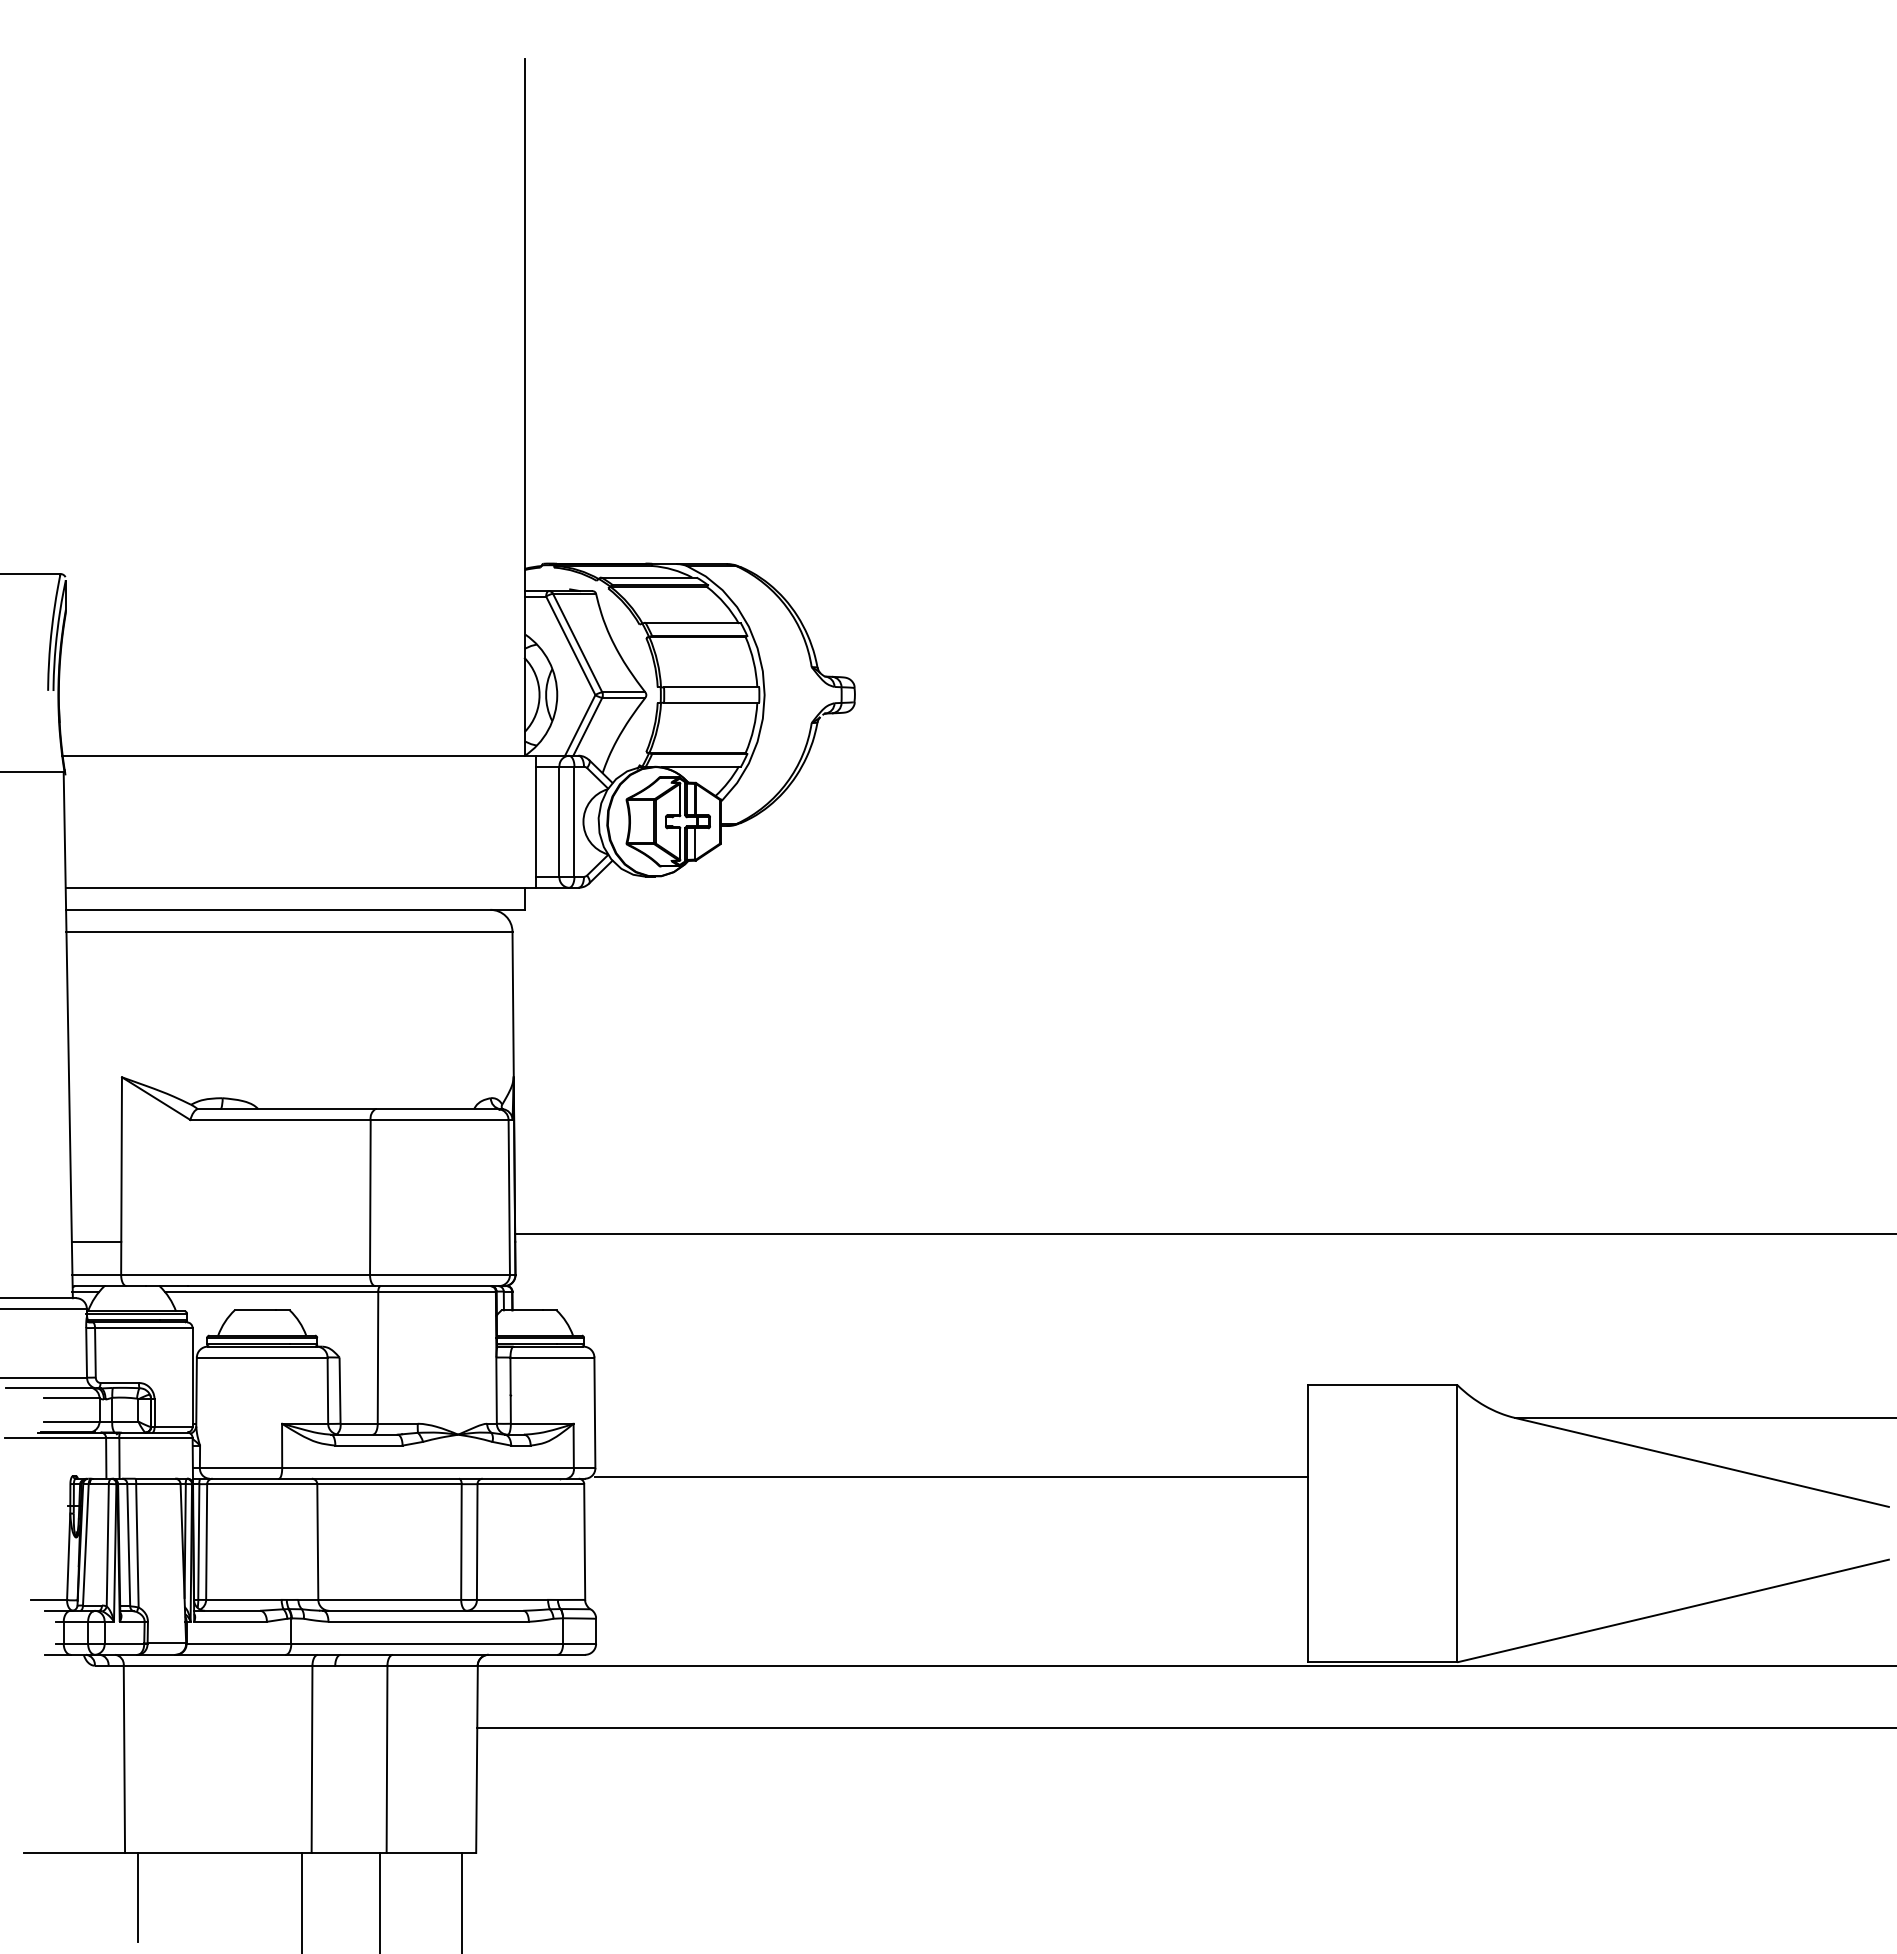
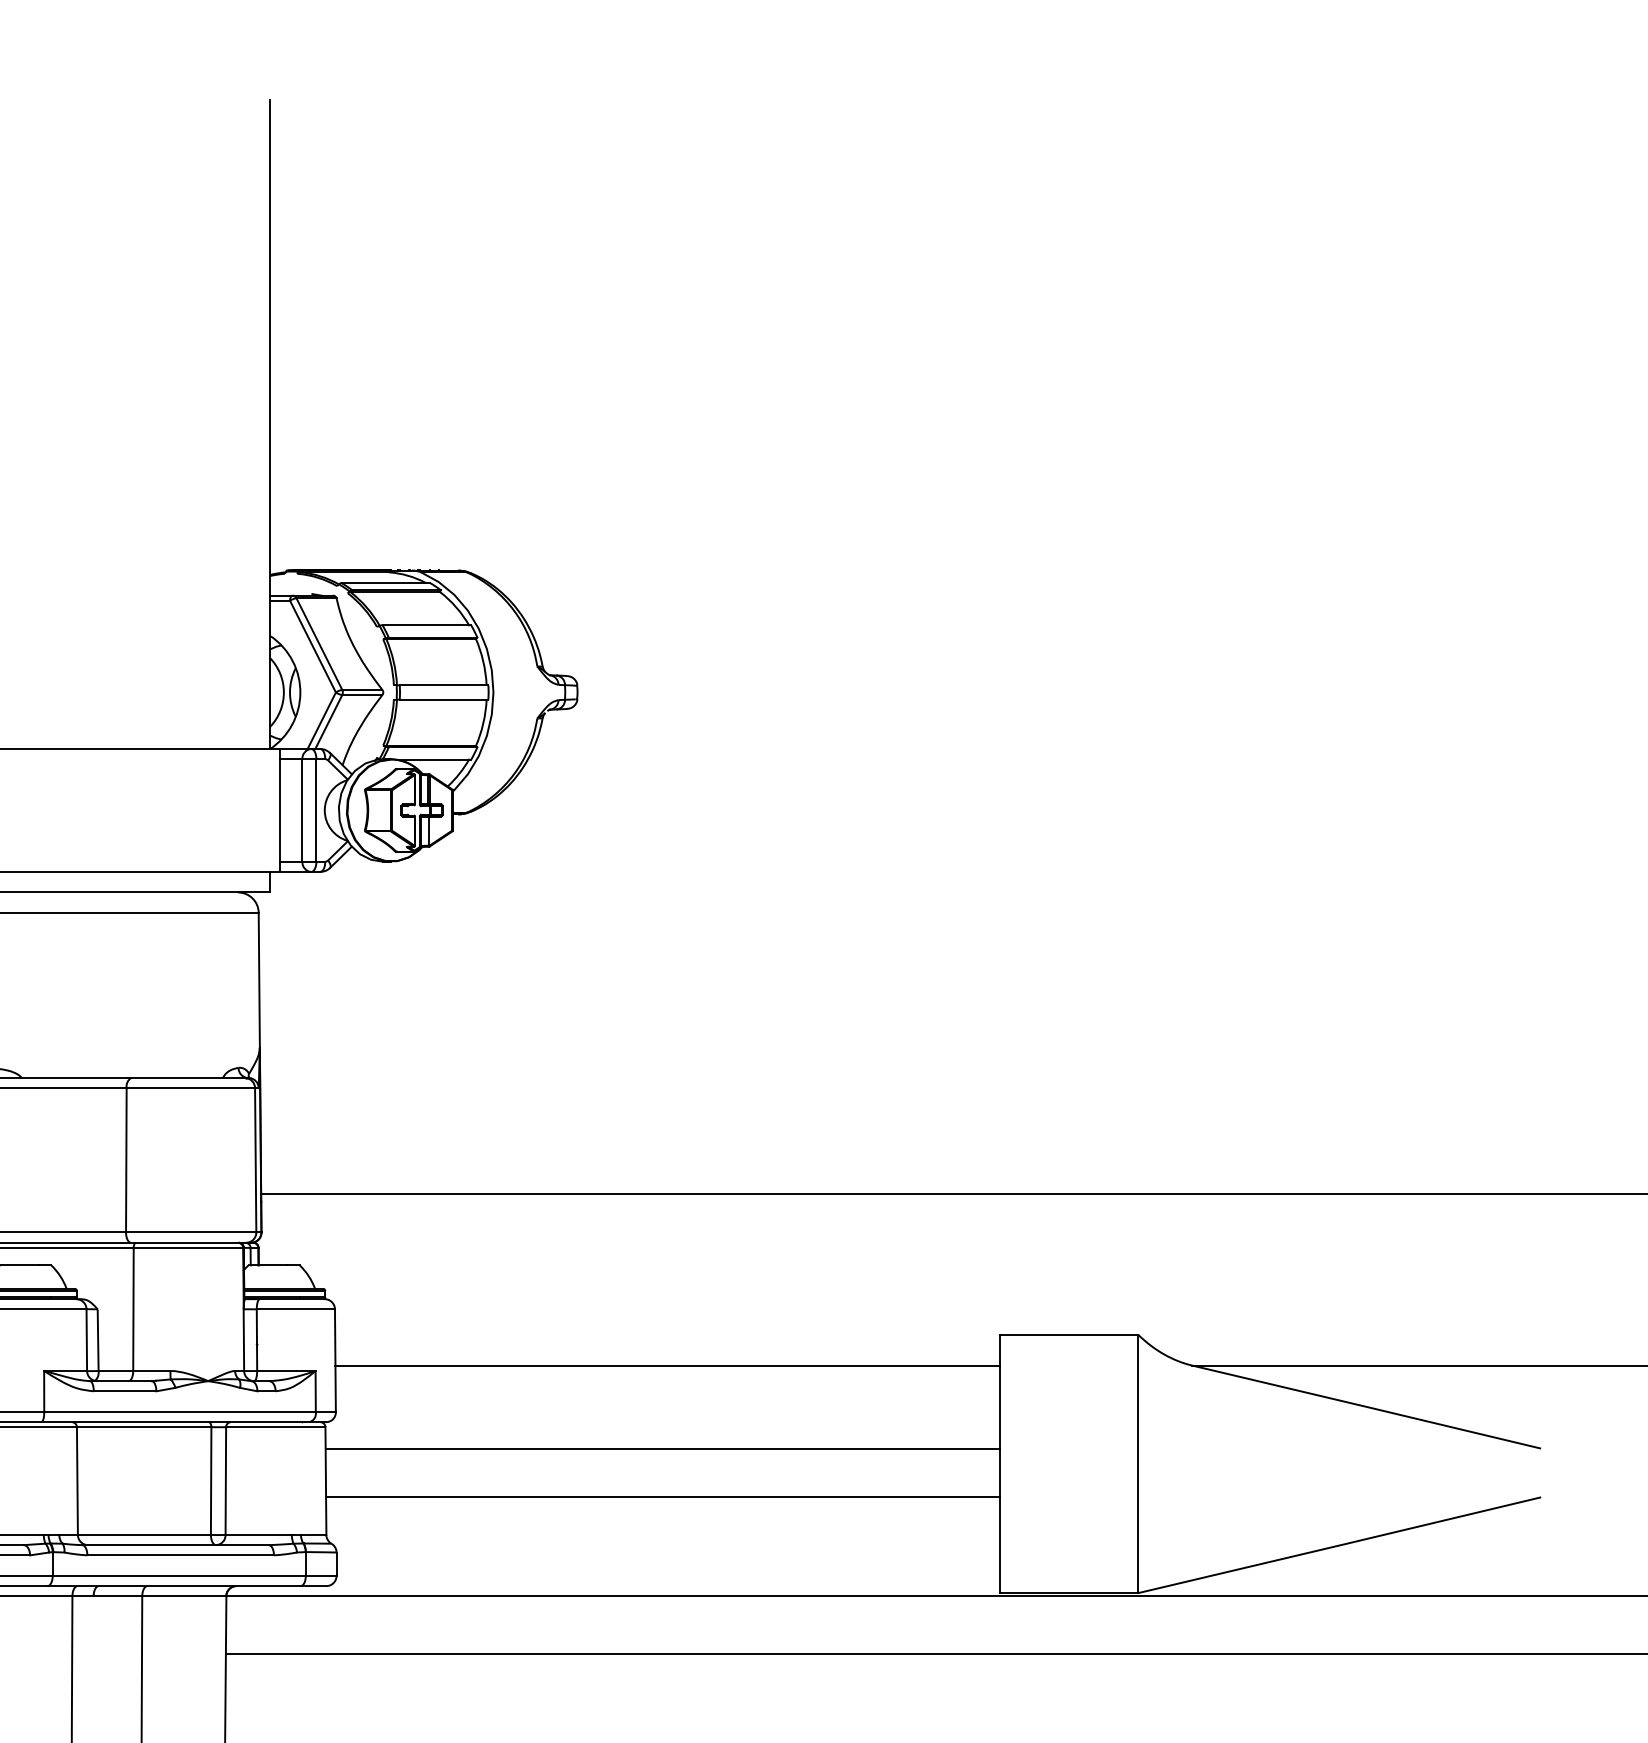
line: (951, 1476) -> (667, 1365), moved
line: (946, 1507) -> (662, 1448), added
line: (946, 1559) -> (662, 1497), added

